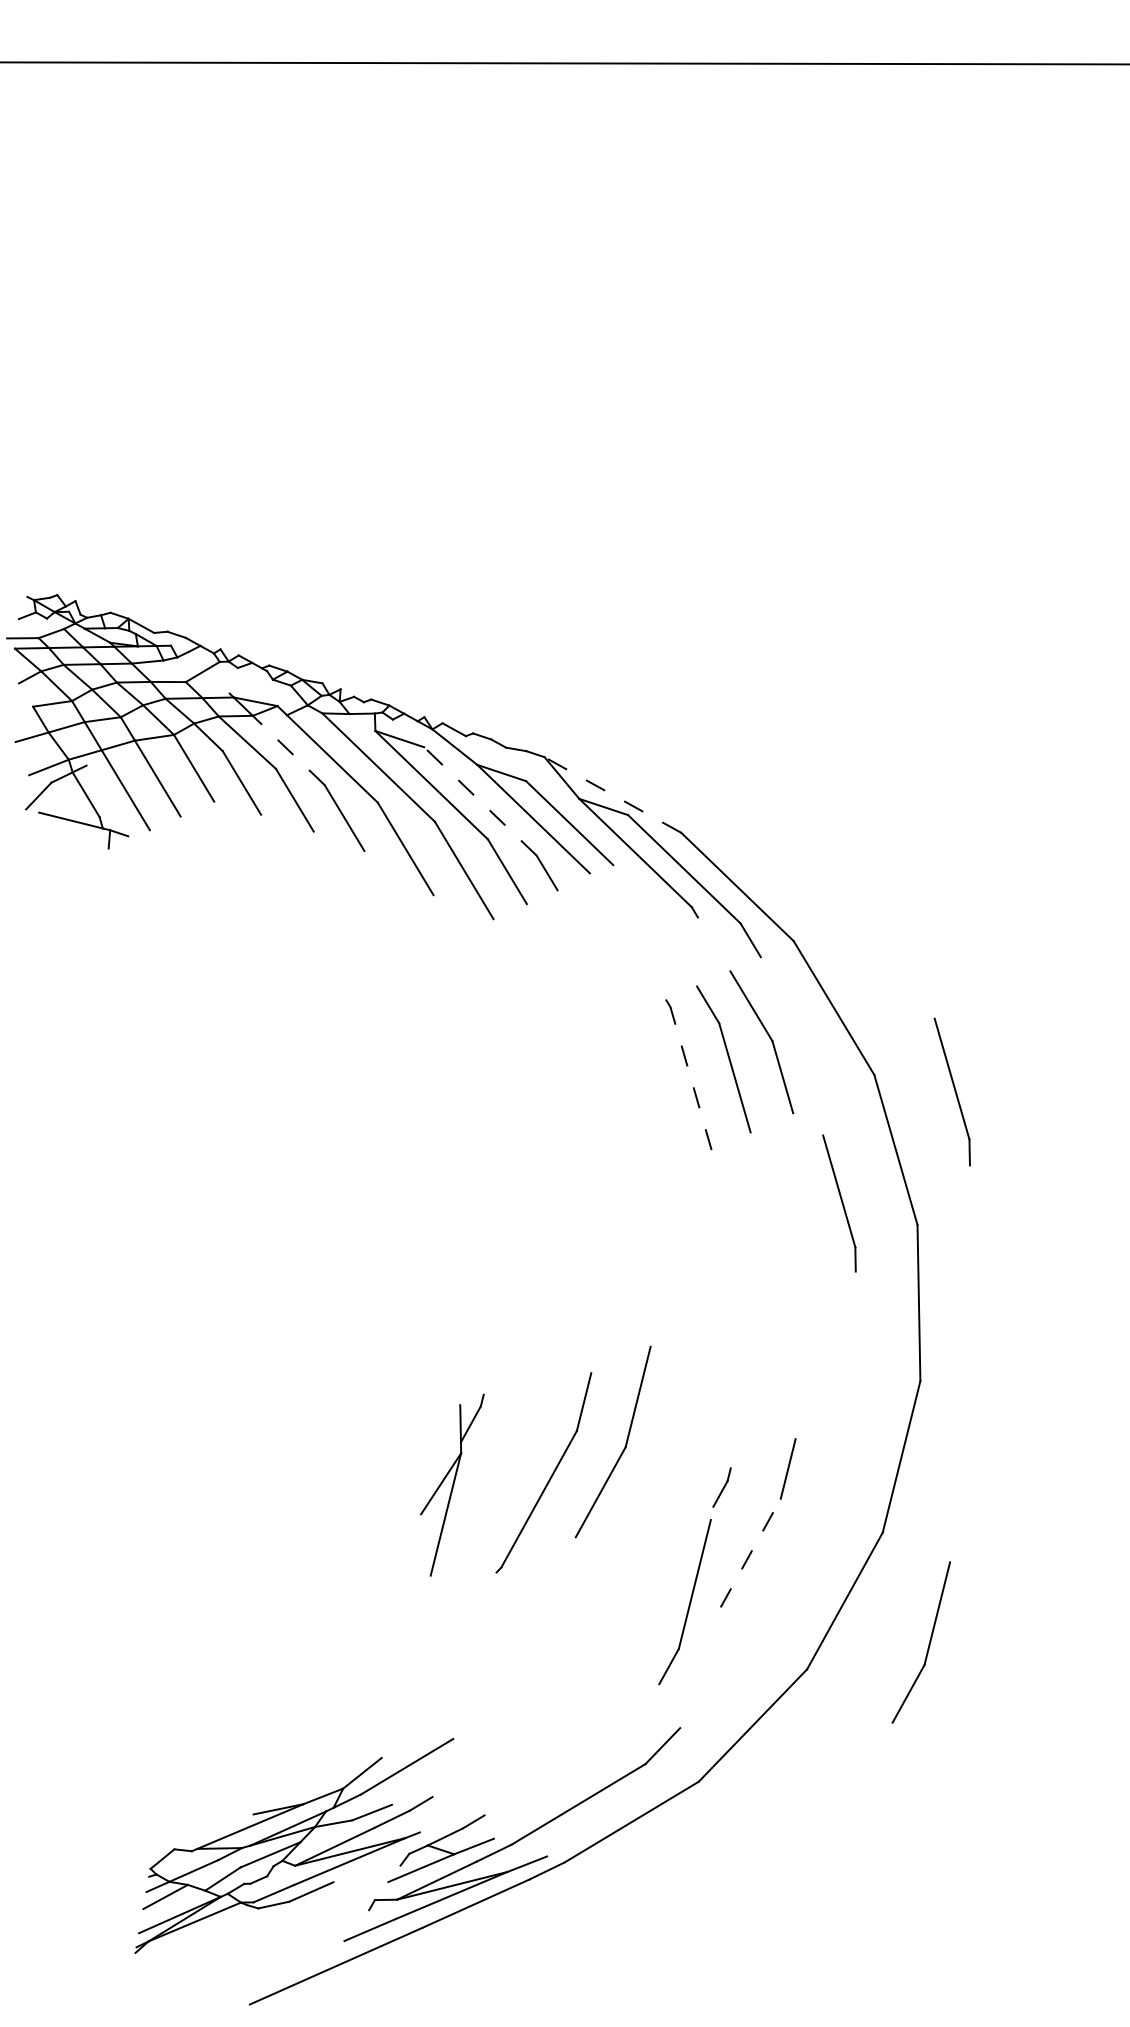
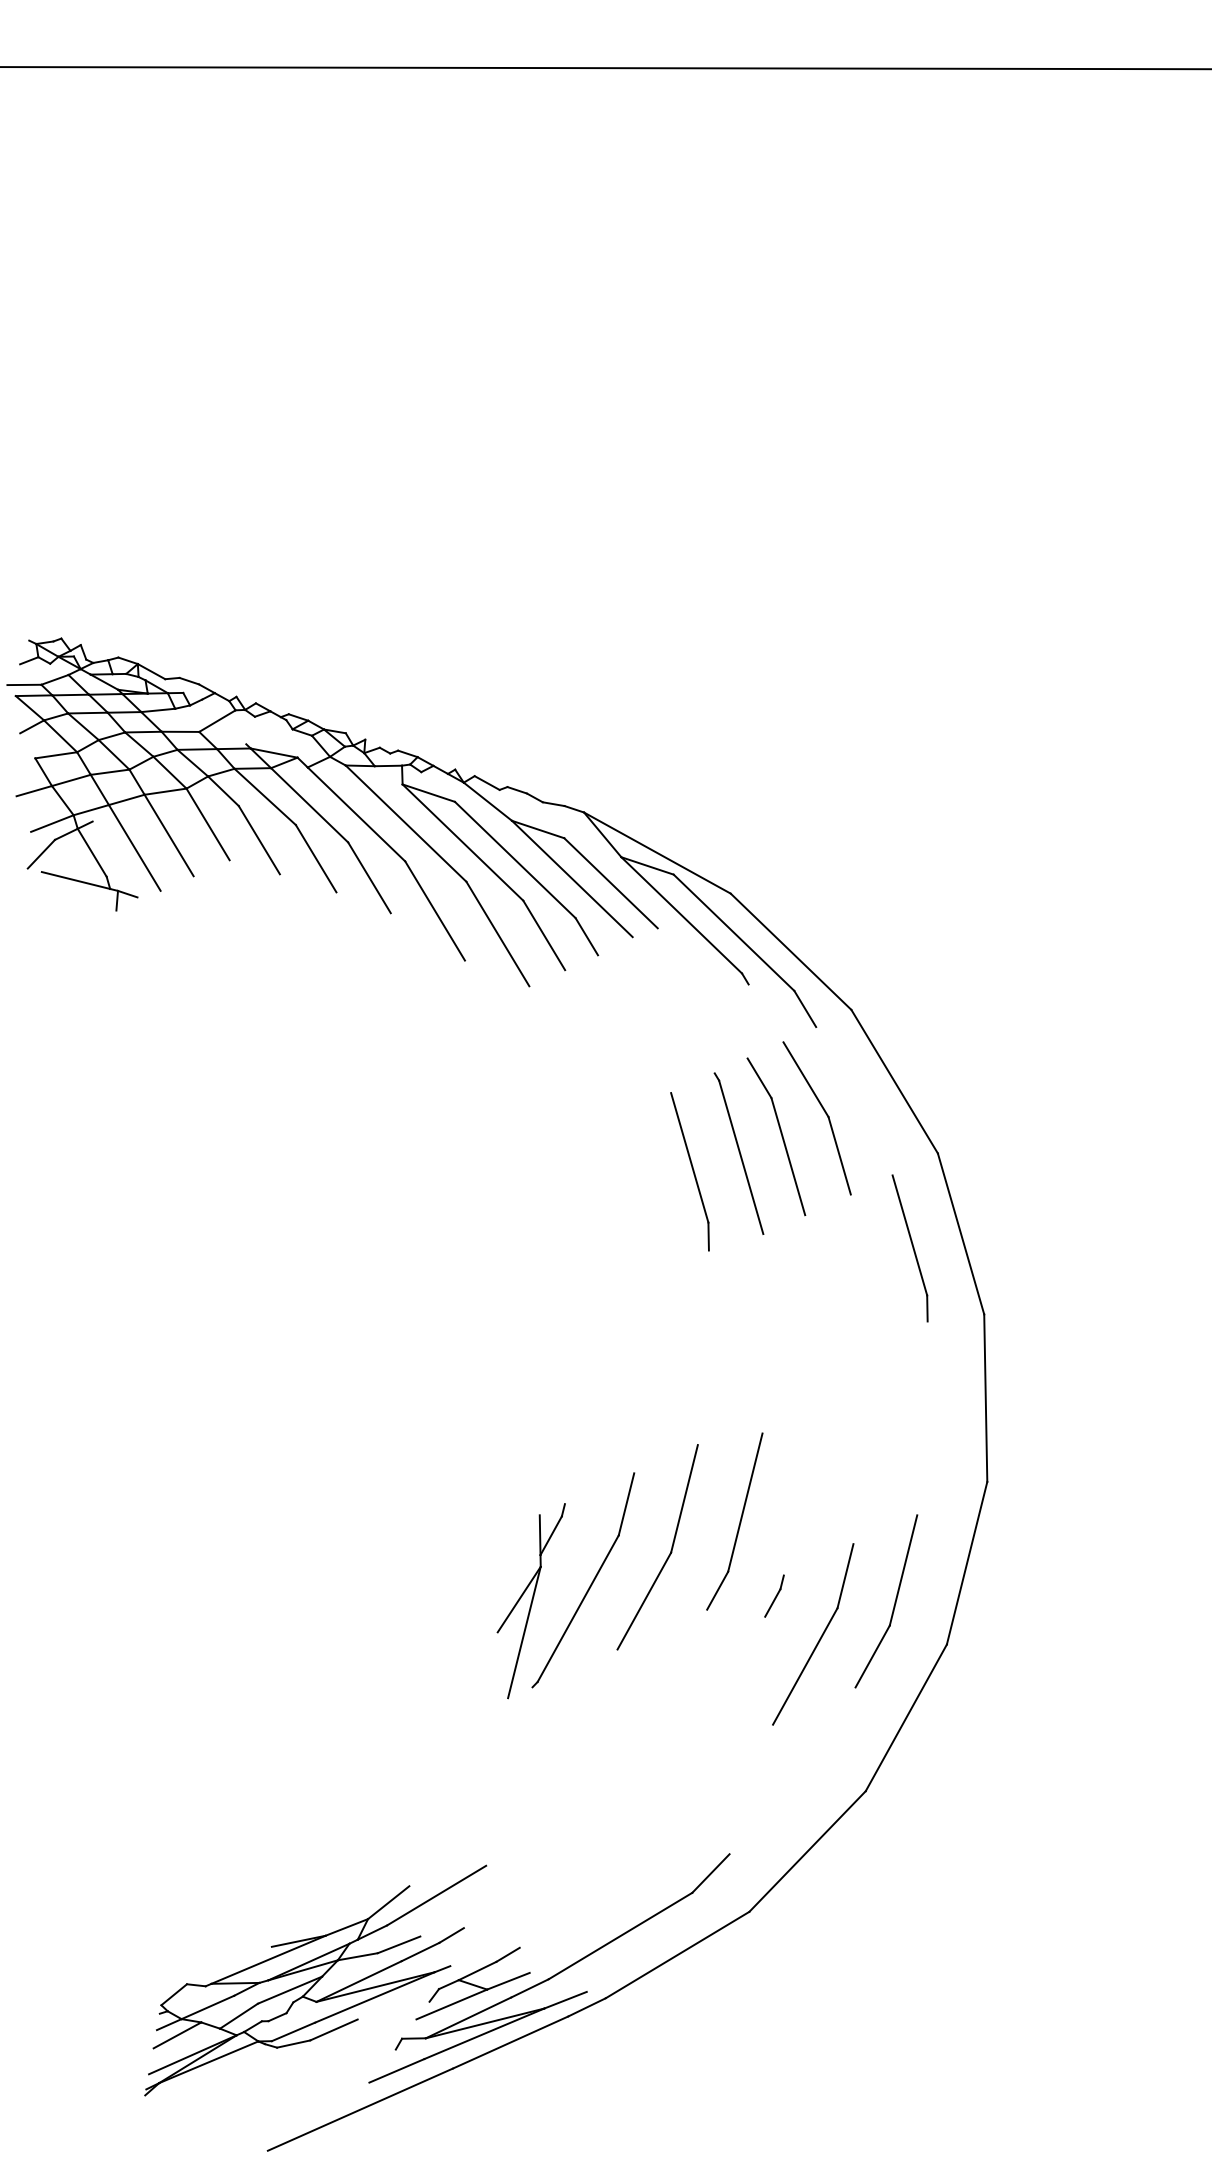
line: (288, 750) -> (309, 805), dashed -> solid
line: (612, 794) -> (656, 852), dashed -> solid
line: (480, 801) -> (515, 860), dashed -> solid
line: (690, 1078) -> (740, 1157), dashed -> solid
part: (951, 1091) -> (689, 1171), moved
part: (839, 1203) -> (910, 1248), moved
part: (452, 1484) -> (531, 1600), moved
line: (750, 1552) -> (805, 1665), dashed -> solid
part: (684, 1602) -> (734, 1522), moved
part: (928, 1644) -> (894, 1603), moved

